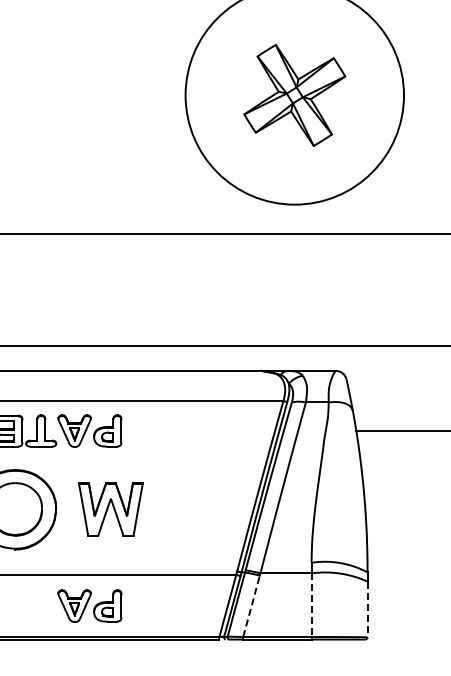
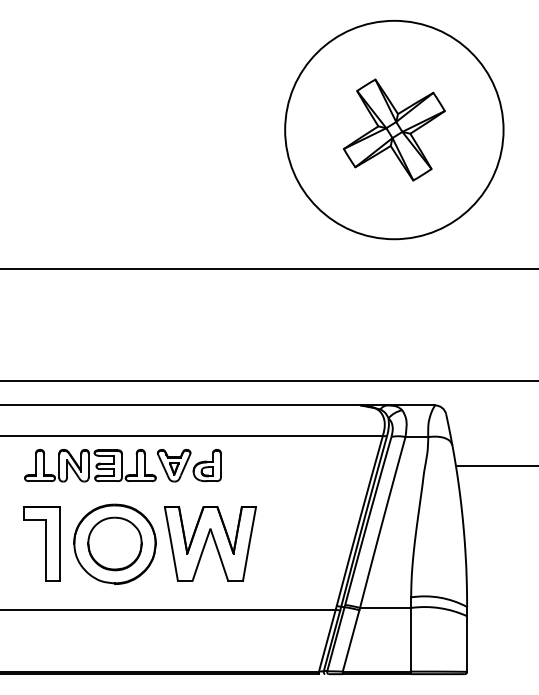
part: (110, 508) -> (210, 543), size x1.43
line: (311, 604) -> (411, 639), dashed -> solid
part: (88, 605) -> (188, 640), removed
line: (251, 605) -> (351, 640), dashed -> solid
line: (367, 609) -> (467, 644), dashed -> solid

